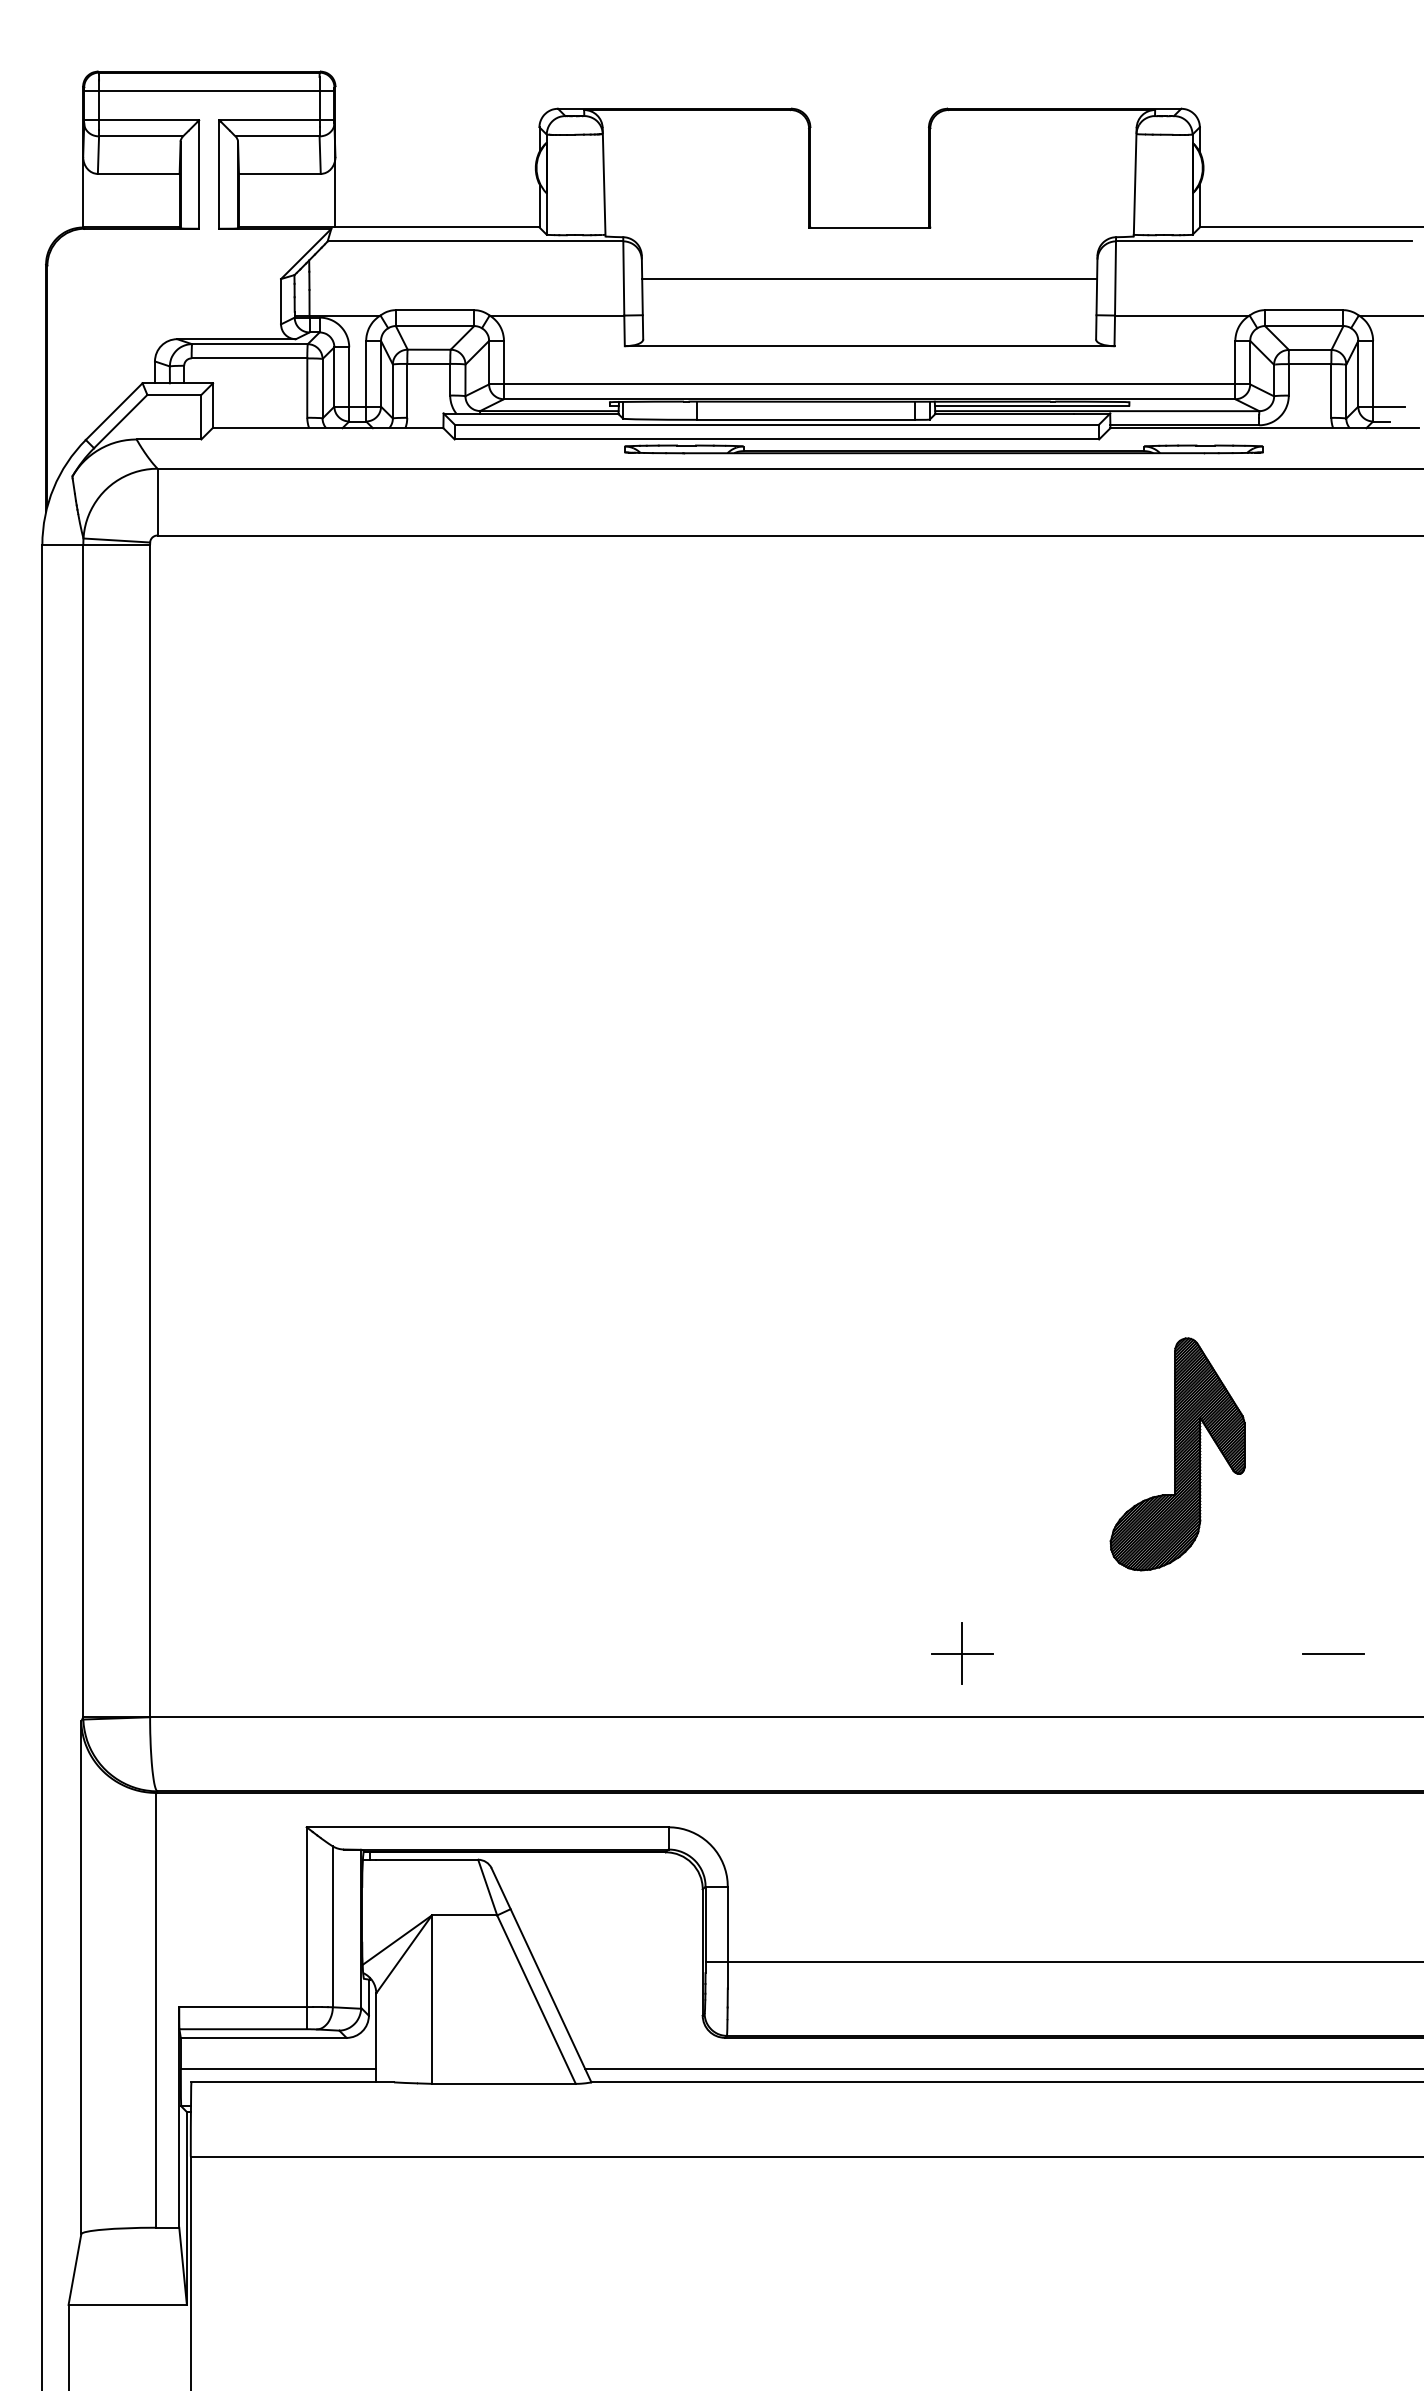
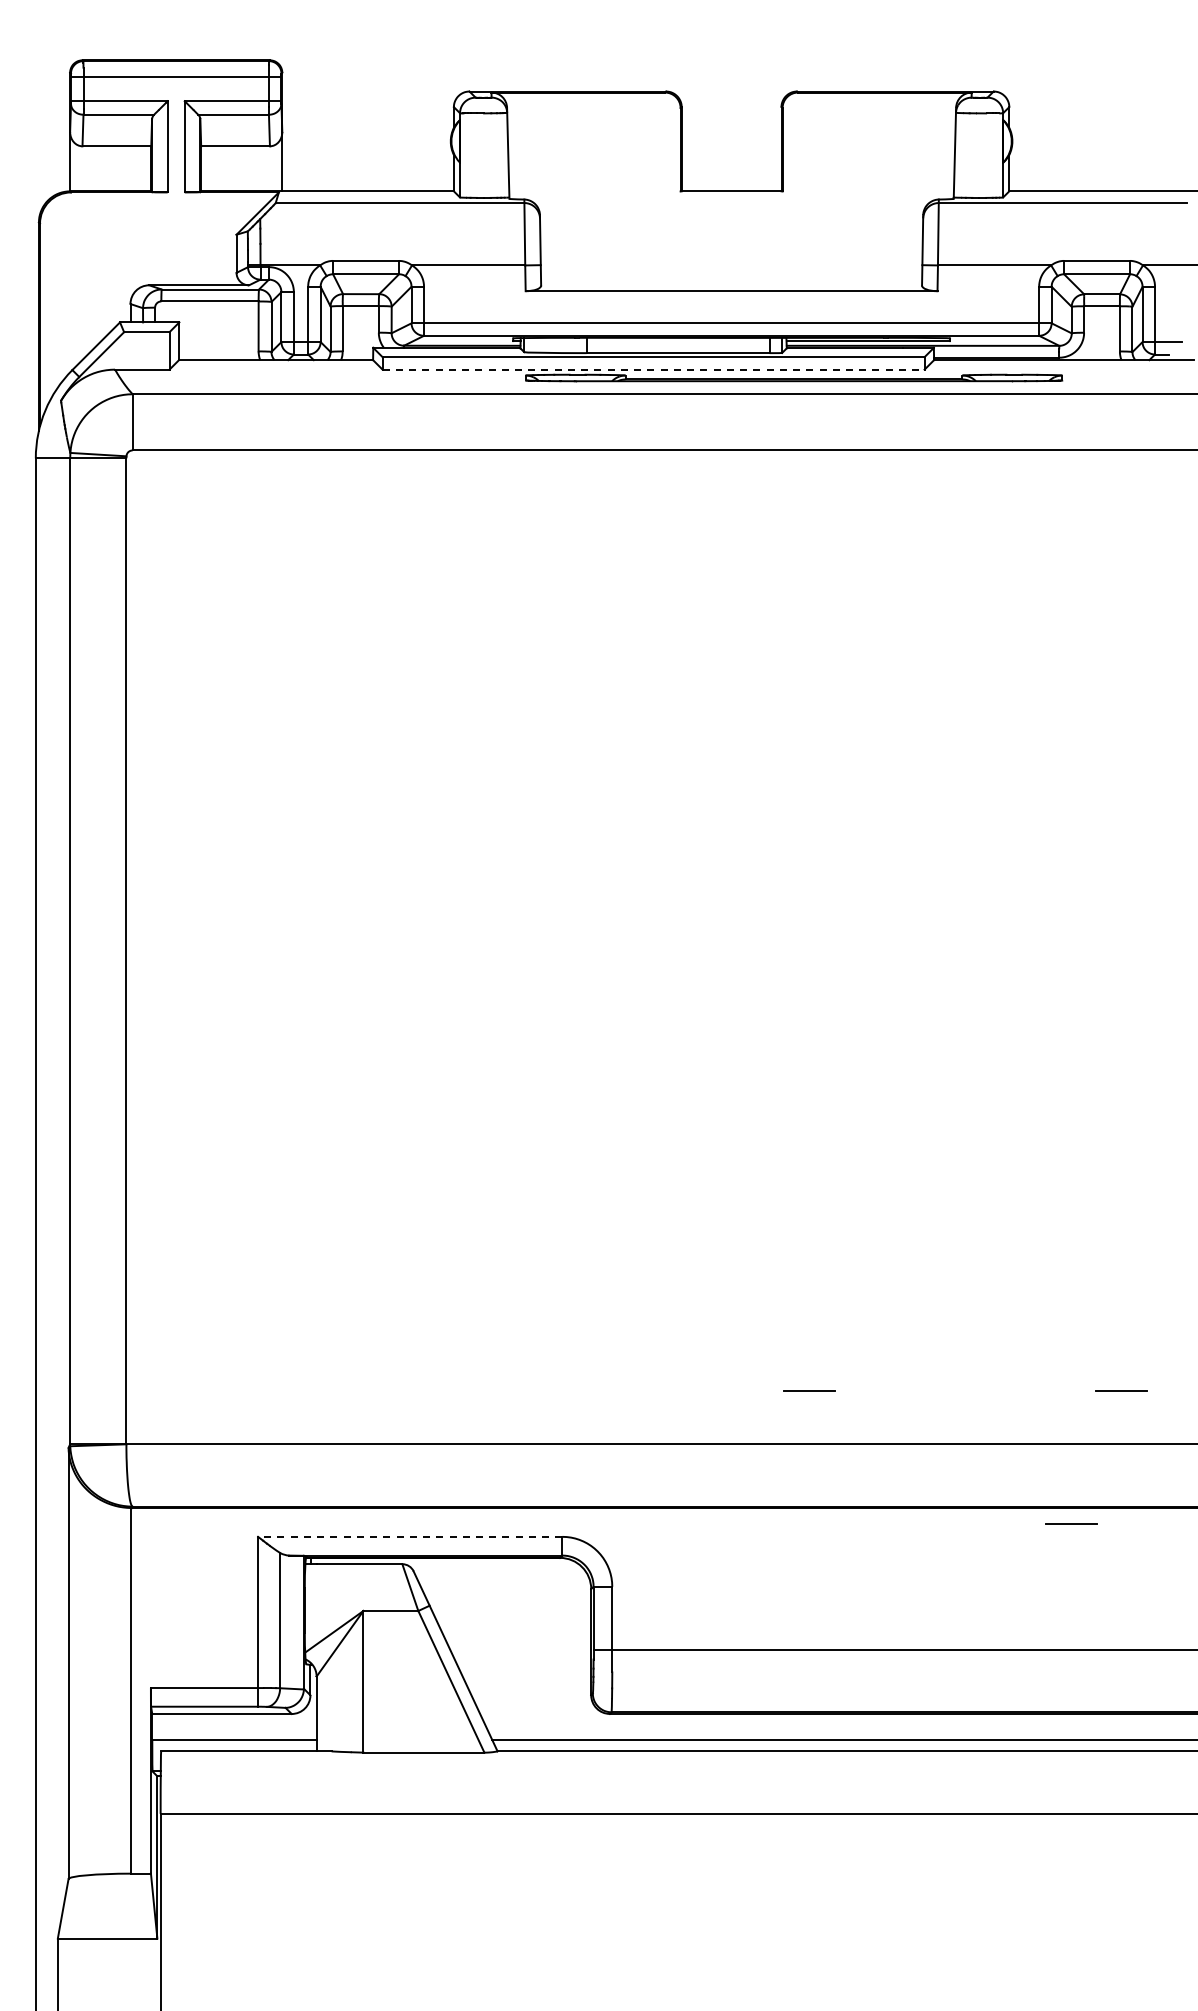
line: (869, 279) -> (731, 235), removed
line: (777, 439) -> (654, 369), solid -> dashed
part: (1177, 1453) -> (990, 1222), removed
line: (962, 1653) -> (809, 1390), removed
line: (1273, 1811) -> (1071, 1523), added
line: (486, 1826) -> (409, 1536), solid -> dashed

